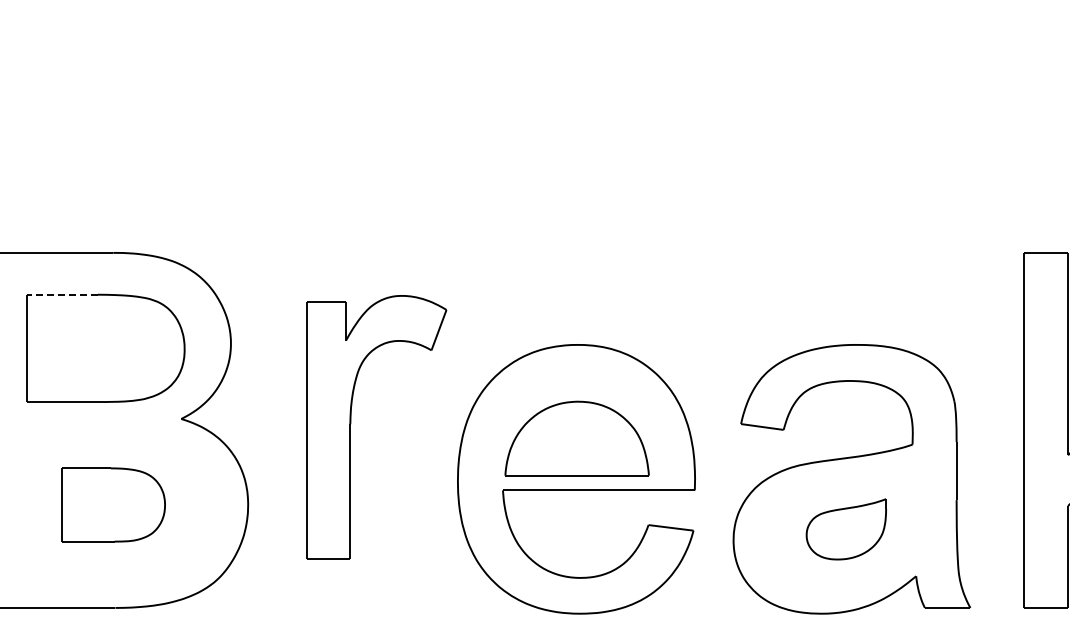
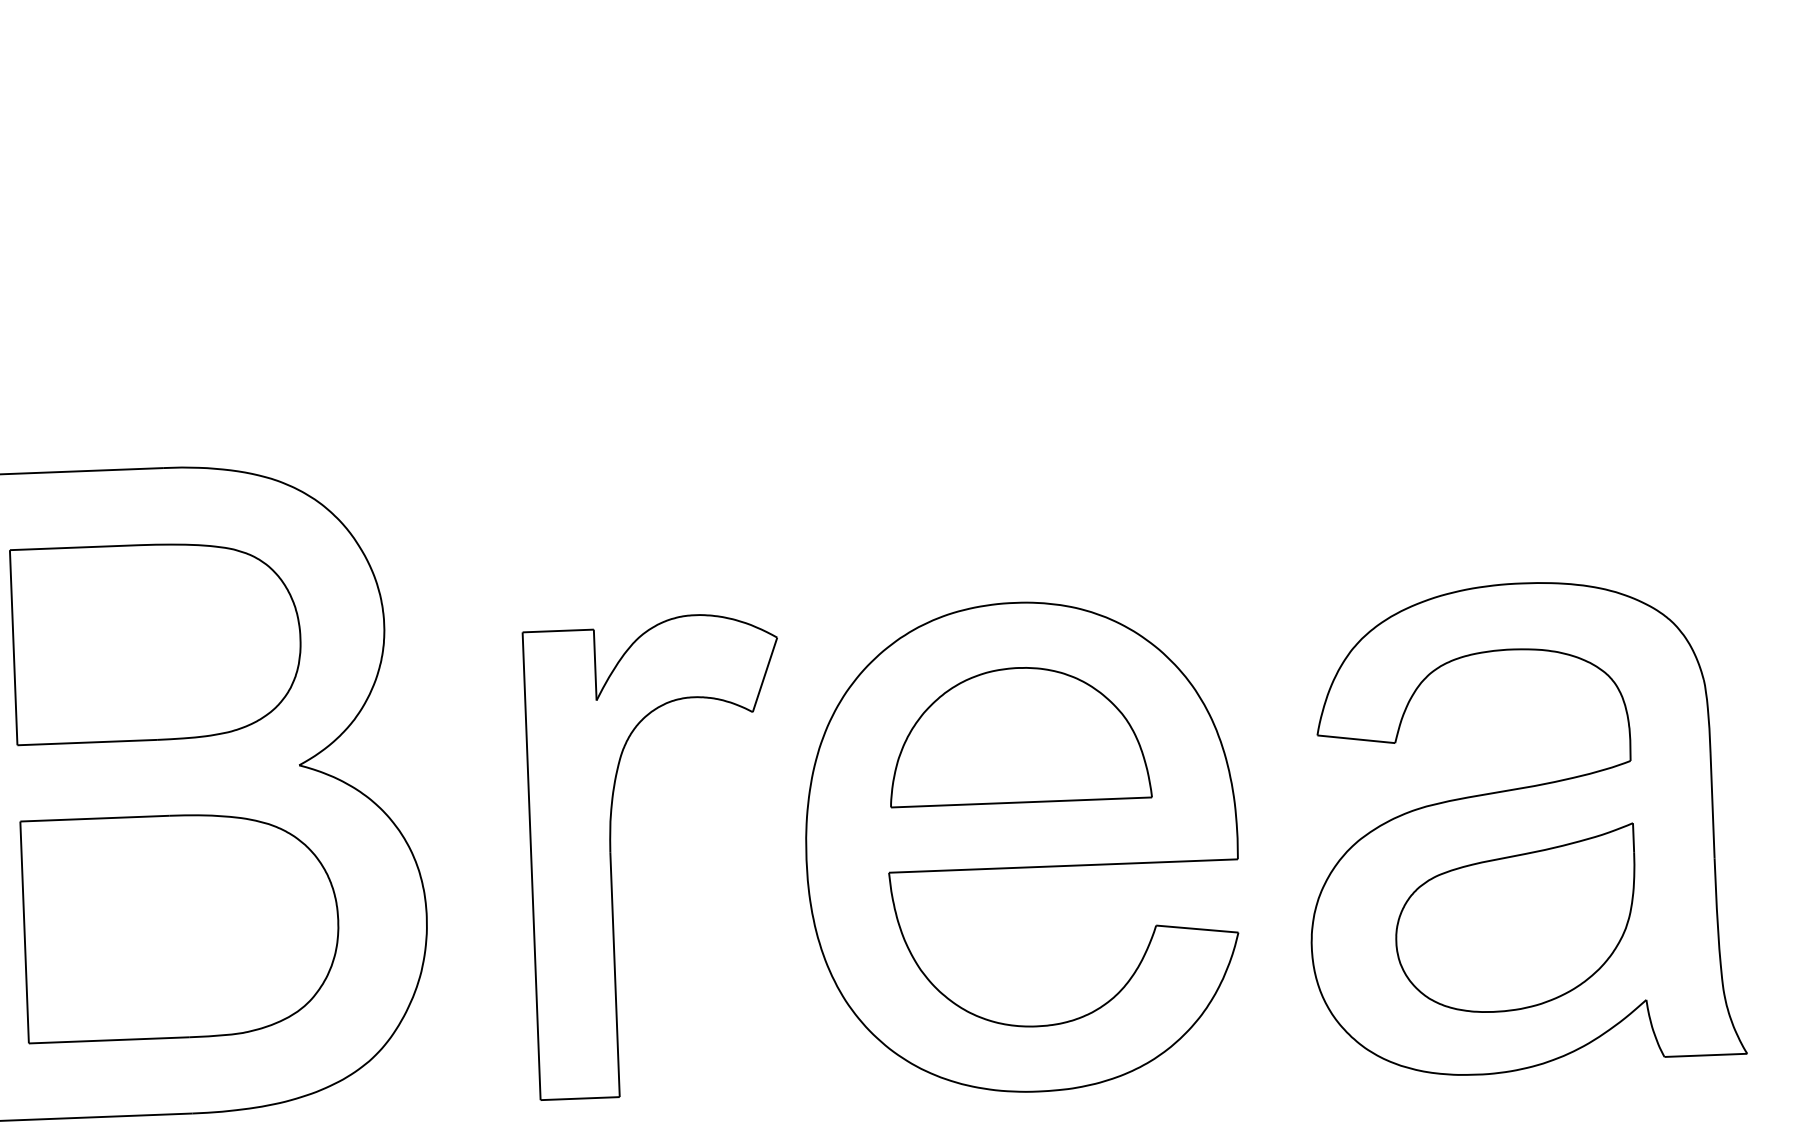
line: (61, 294) -> (72, 547), dashed -> solid
part: (351, 423) -> (612, 850), moved
part: (576, 438) -> (1017, 735), moved
part: (113, 504) -> (181, 925), size x1.67
part: (846, 529) -> (1516, 919), size x1.67

